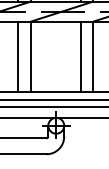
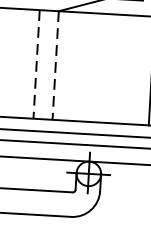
line: (80, 56) -> (132, 69), removed
line: (18, 57) -> (36, 65), solid -> dashed
line: (30, 57) -> (55, 66), solid -> dashed

